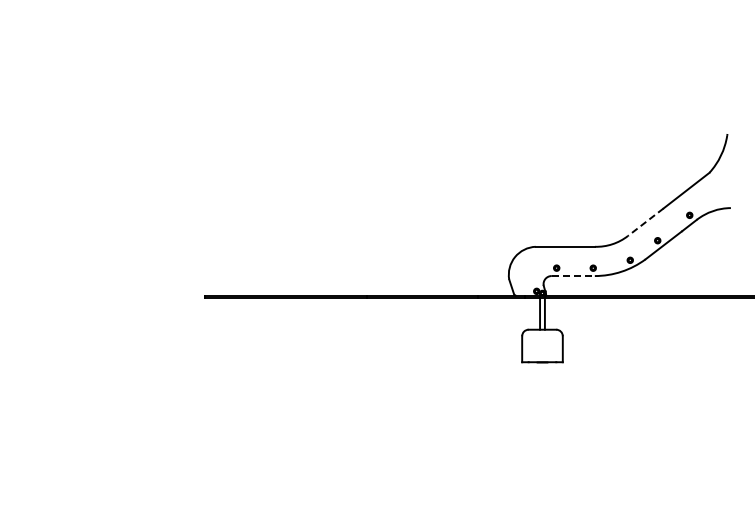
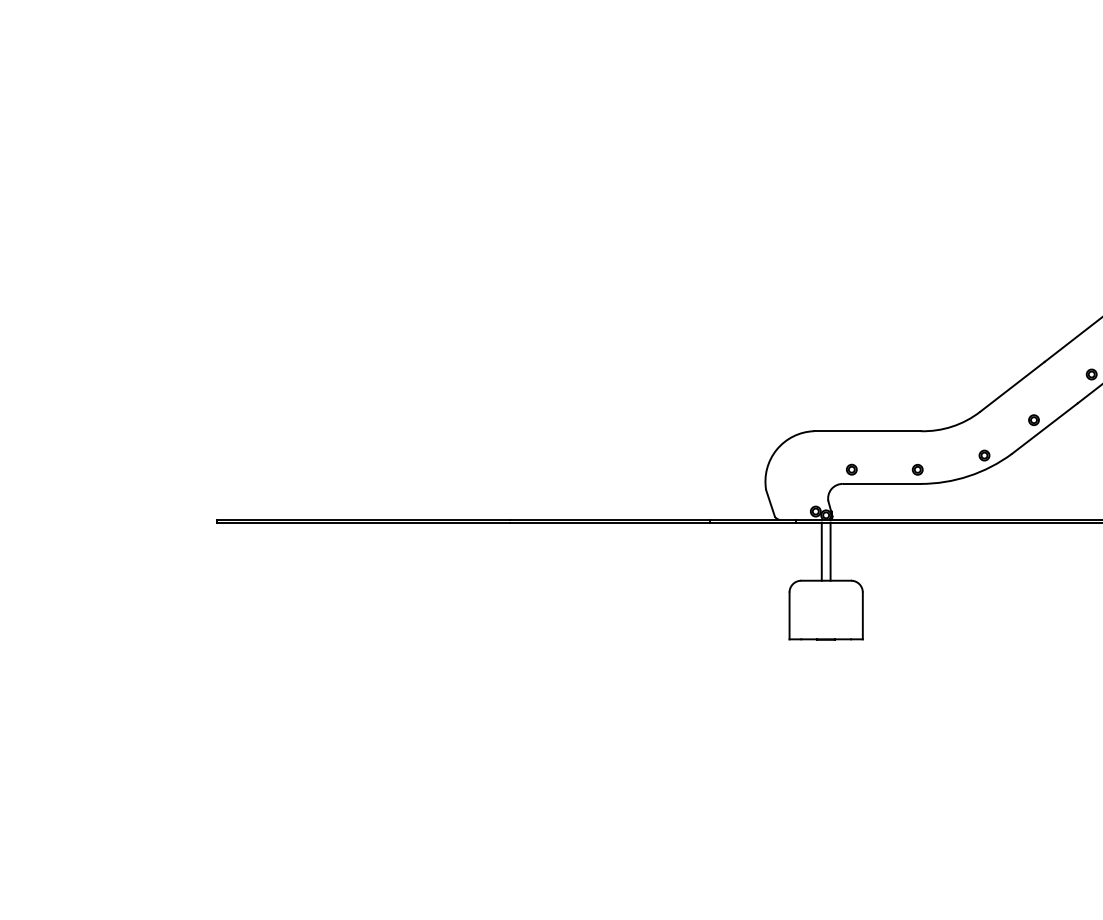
line: (645, 222) -> (1011, 387), dashed -> solid
line: (574, 276) -> (883, 484), dashed -> solid

